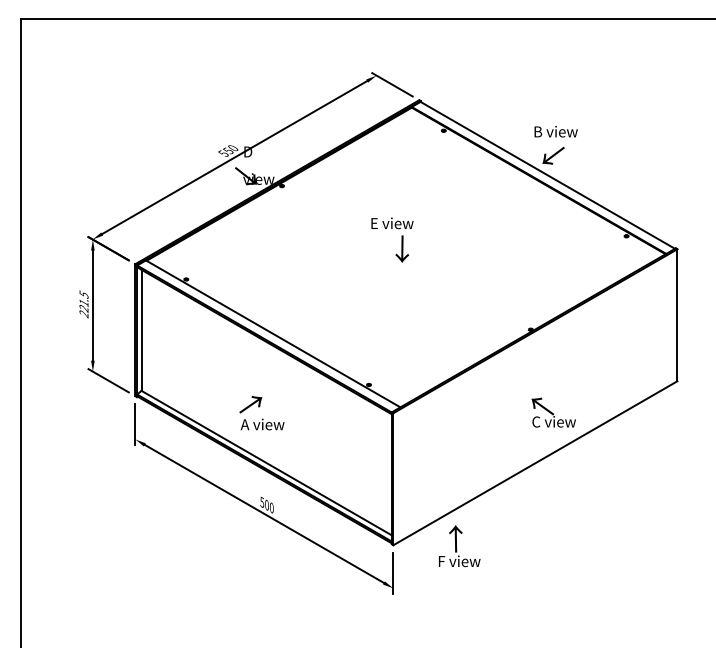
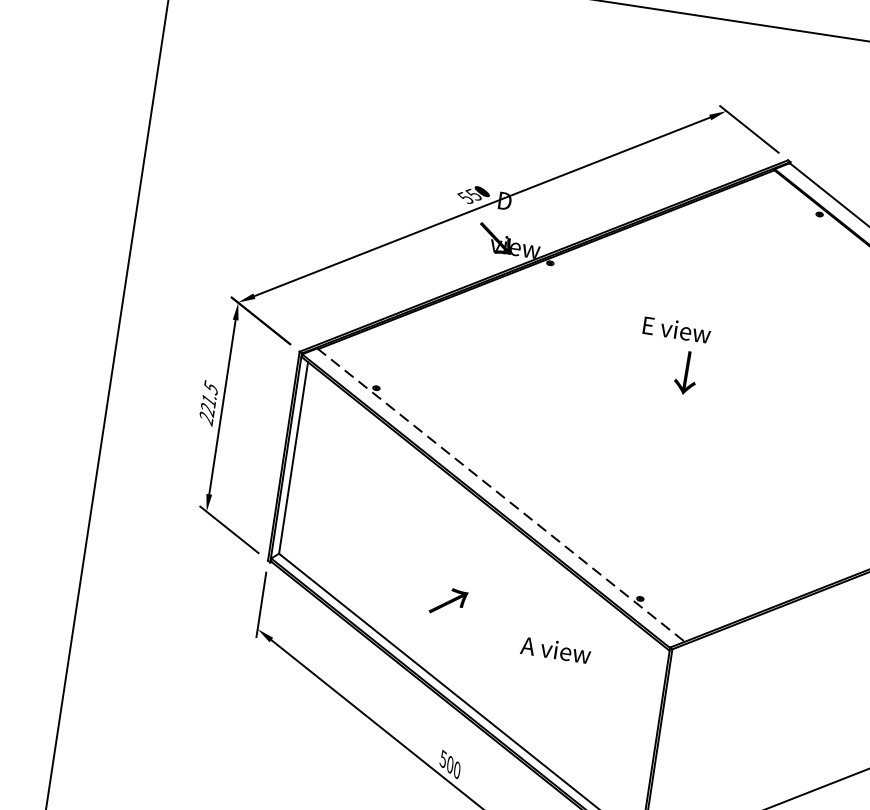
text: (392, 239) -> (673, 355), moved
line: (273, 333) -> (501, 494), solid -> dashed
text: (262, 424) -> (555, 650), moved

